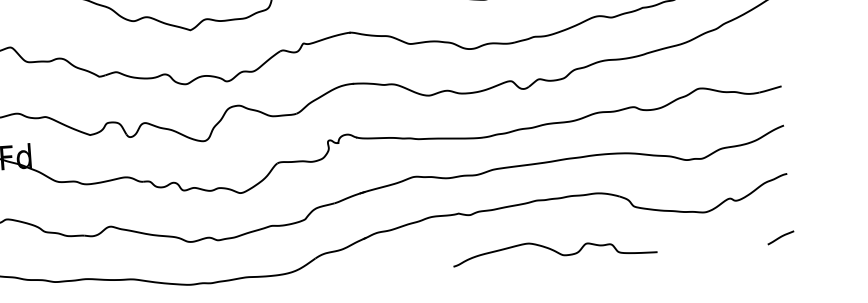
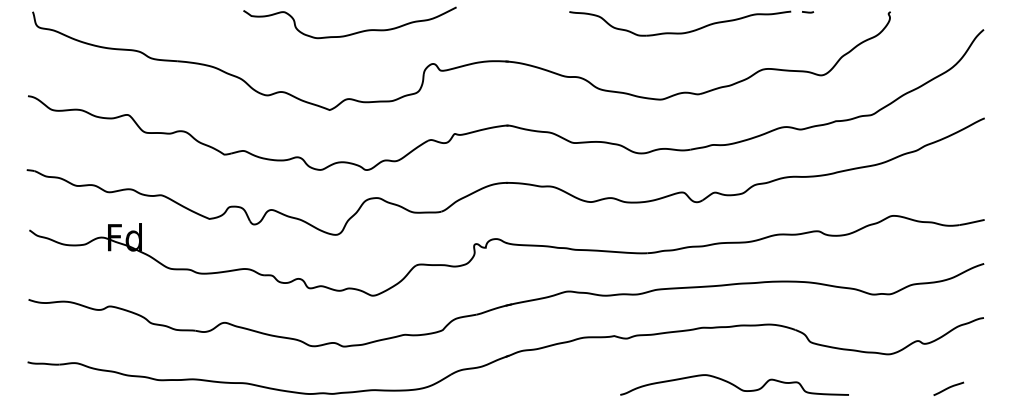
curve: (780, 237) -> (948, 388), moved
curve: (554, 250) -> (734, 384), moved

